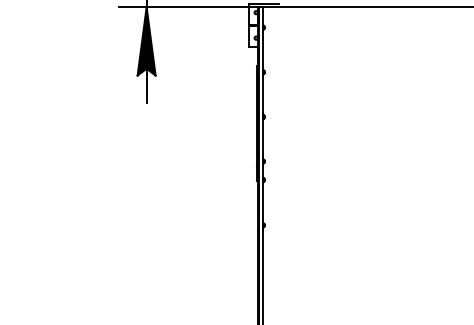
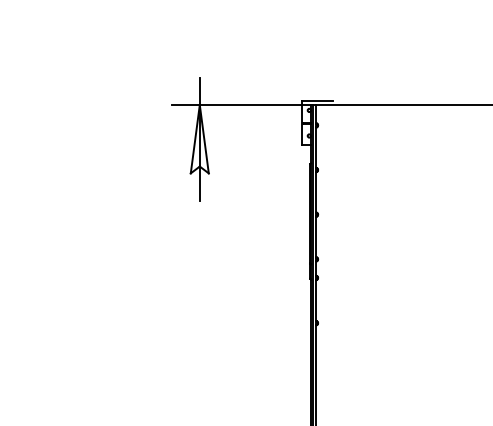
fill: (146, 40) -> (199, 138), removed

